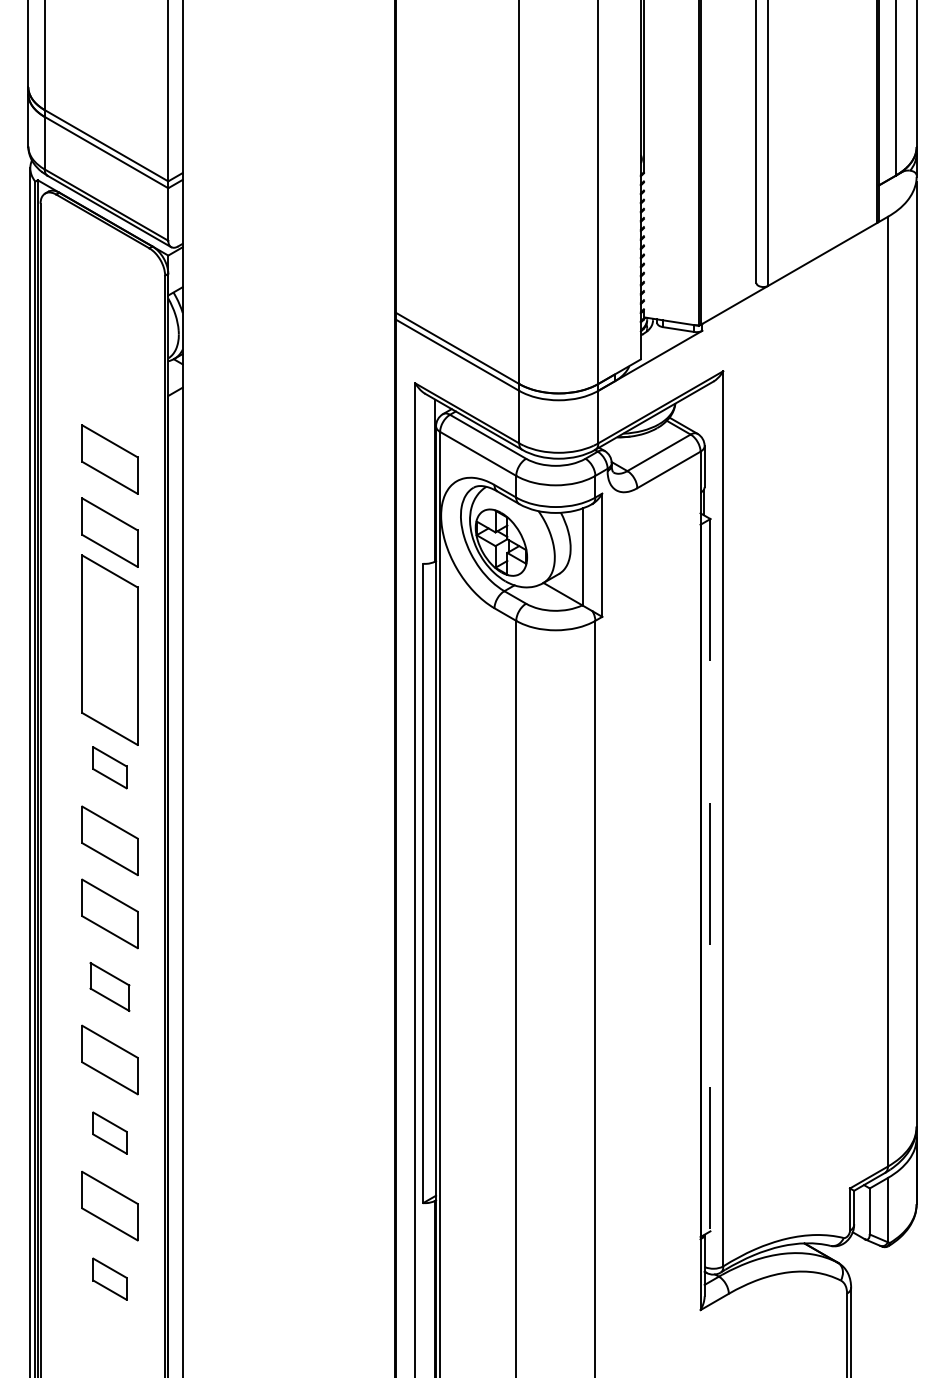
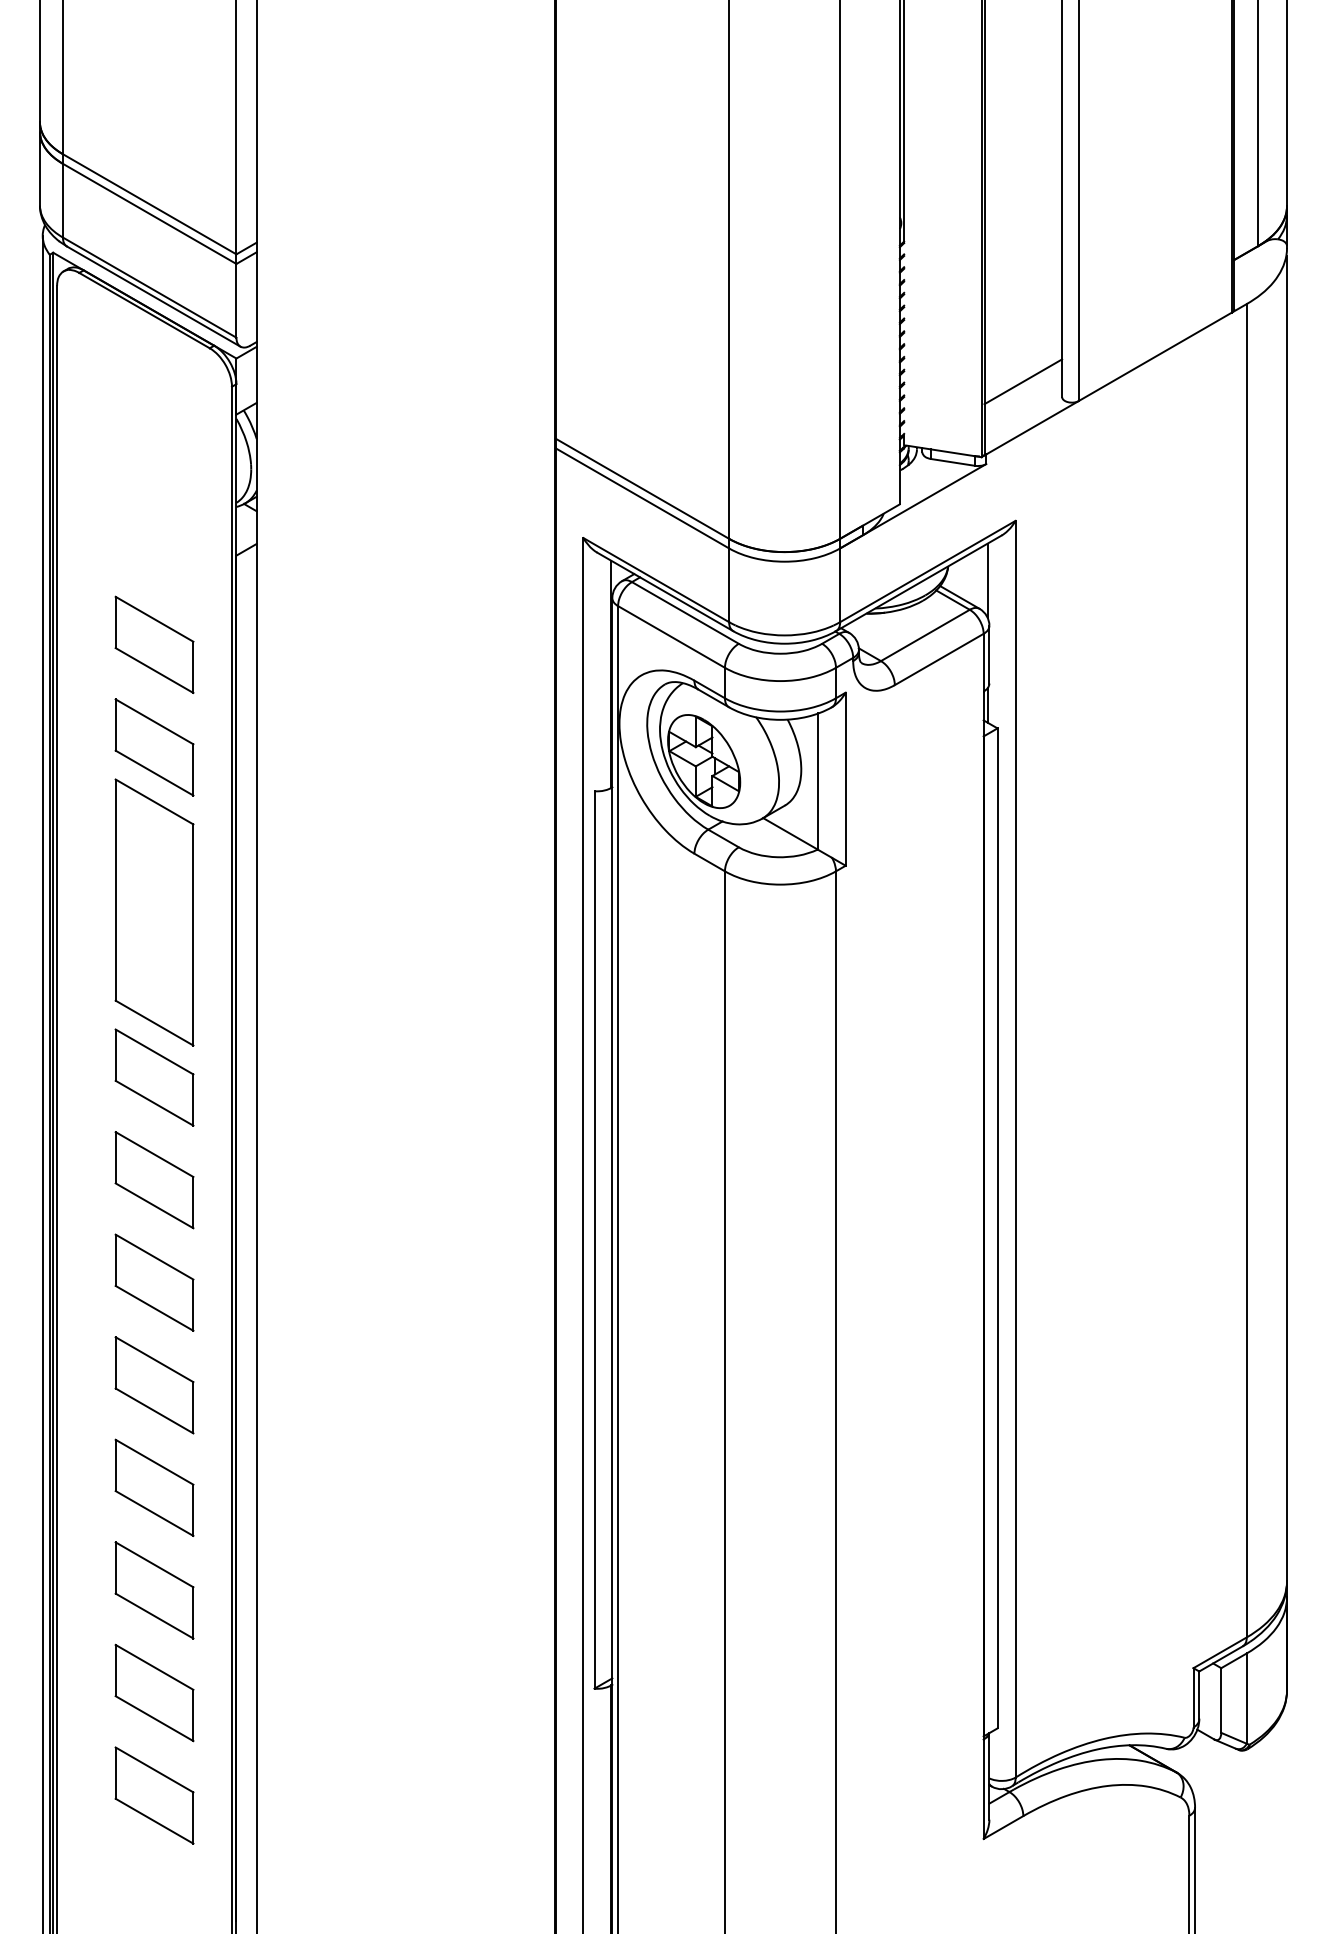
line: (728, 271) -> (1023, 381), added
line: (703, 413) -> (987, 580), added
part: (109, 767) -> (154, 1077), size x1.67
line: (710, 875) -> (997, 1228), dashed -> solid
part: (109, 987) -> (154, 1385), size x1.43
part: (109, 1133) -> (154, 1590), size x1.67
part: (109, 1279) -> (154, 1795), size x1.67

